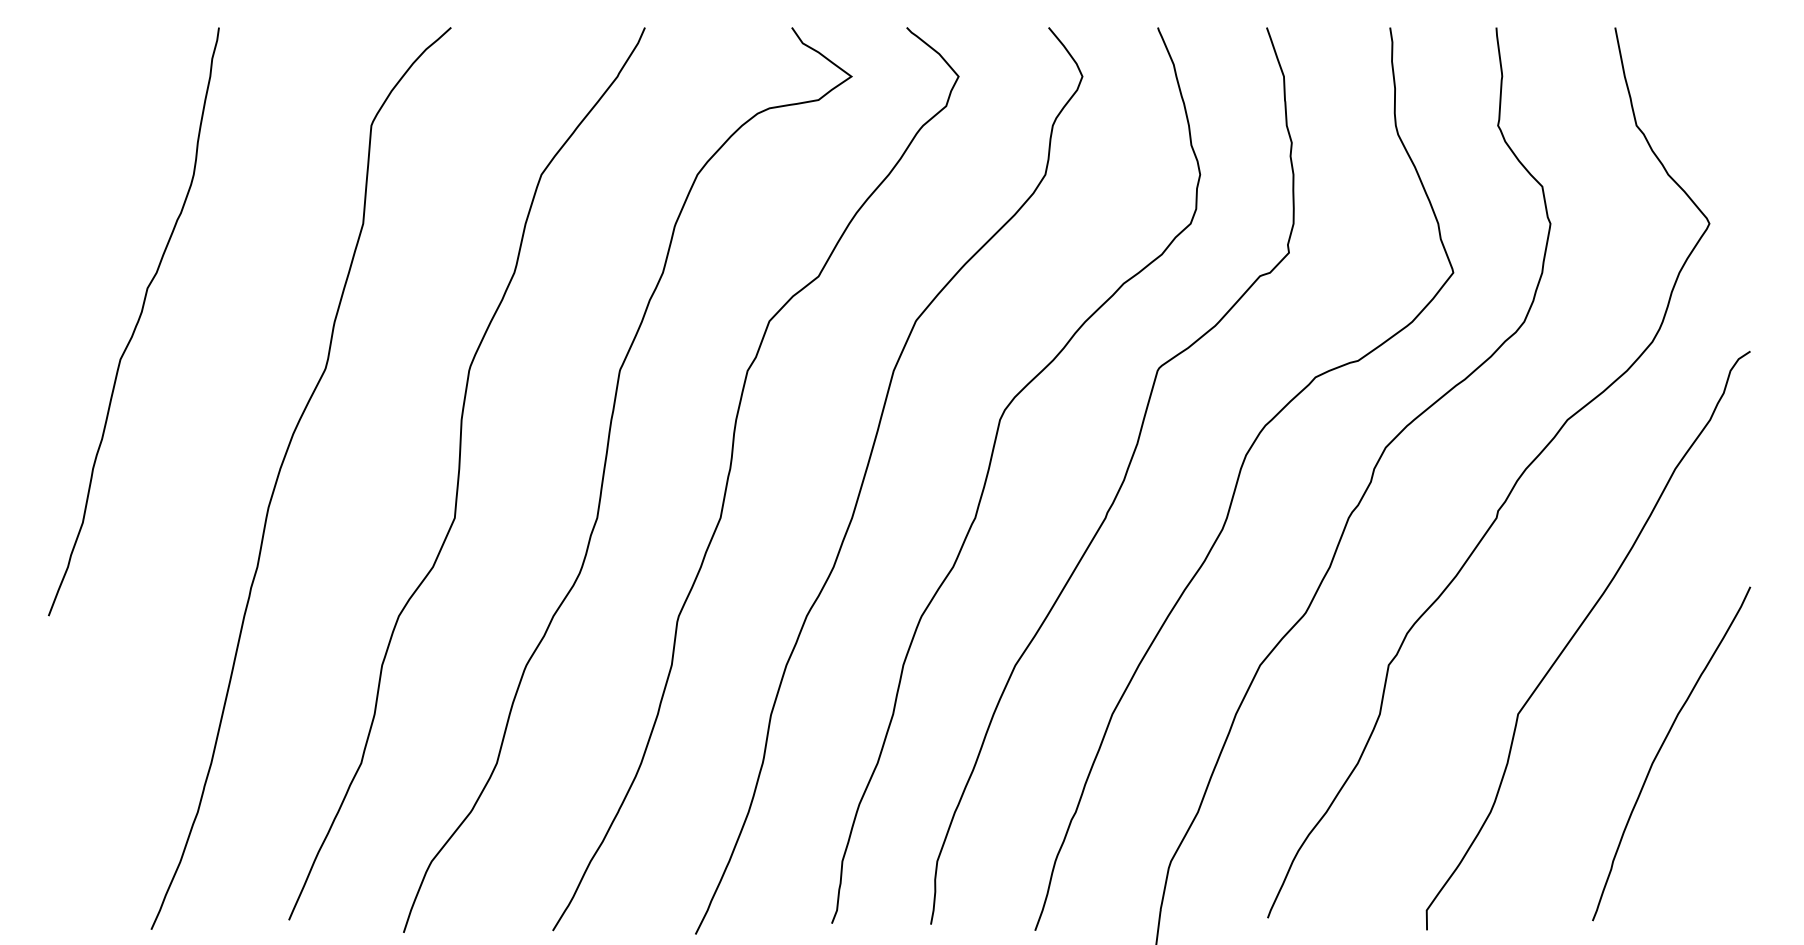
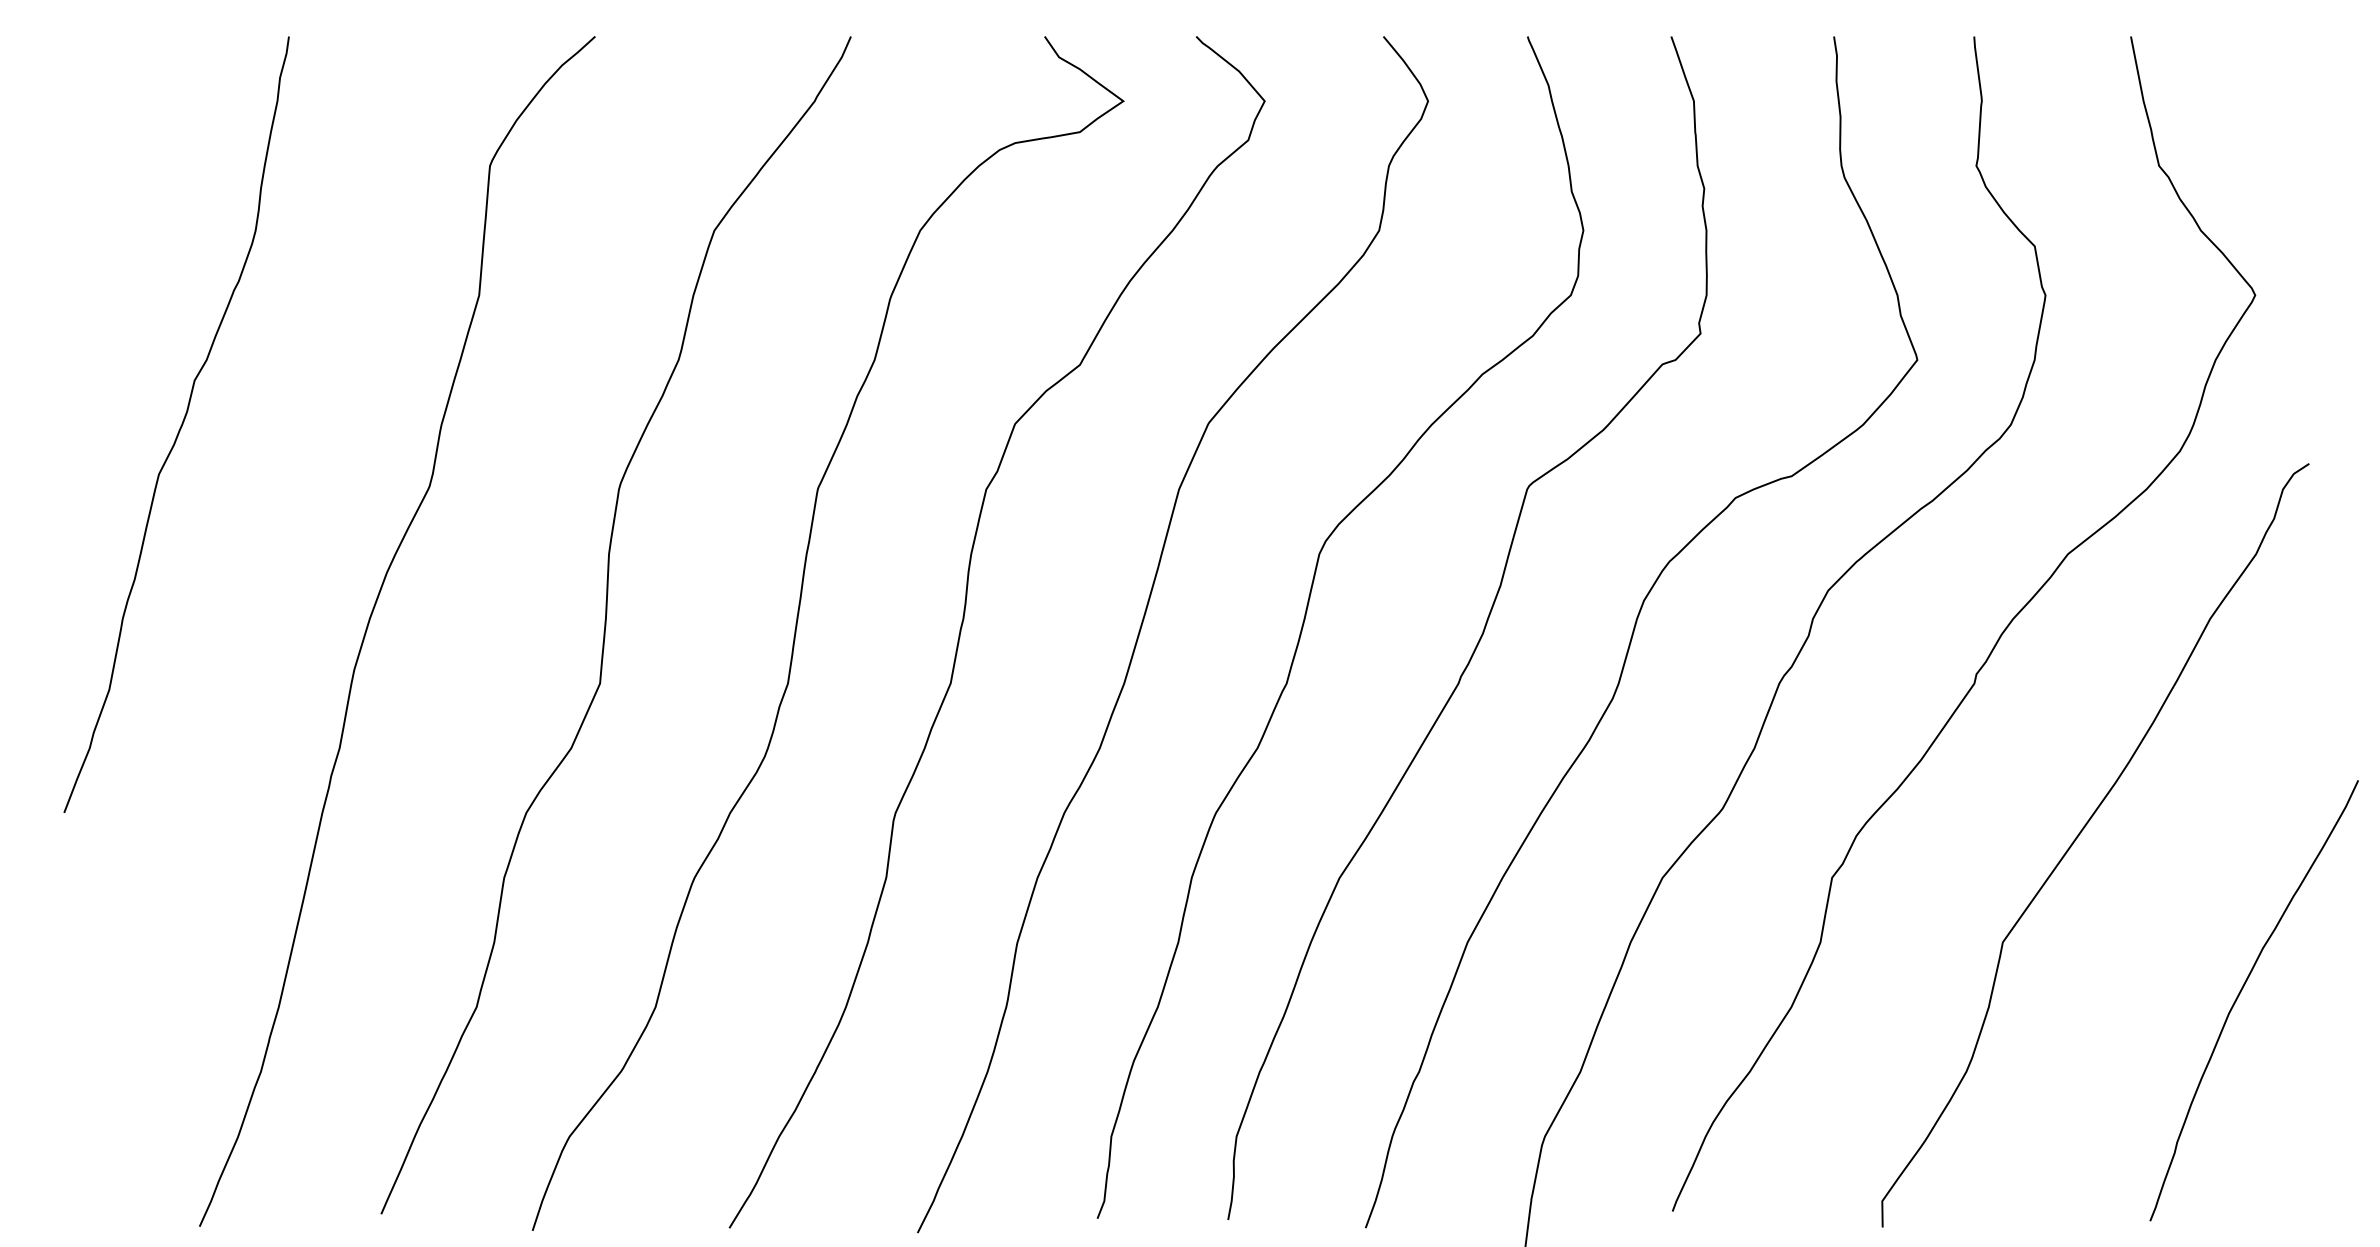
curve: (1661, 749) -> (2240, 994), moved

